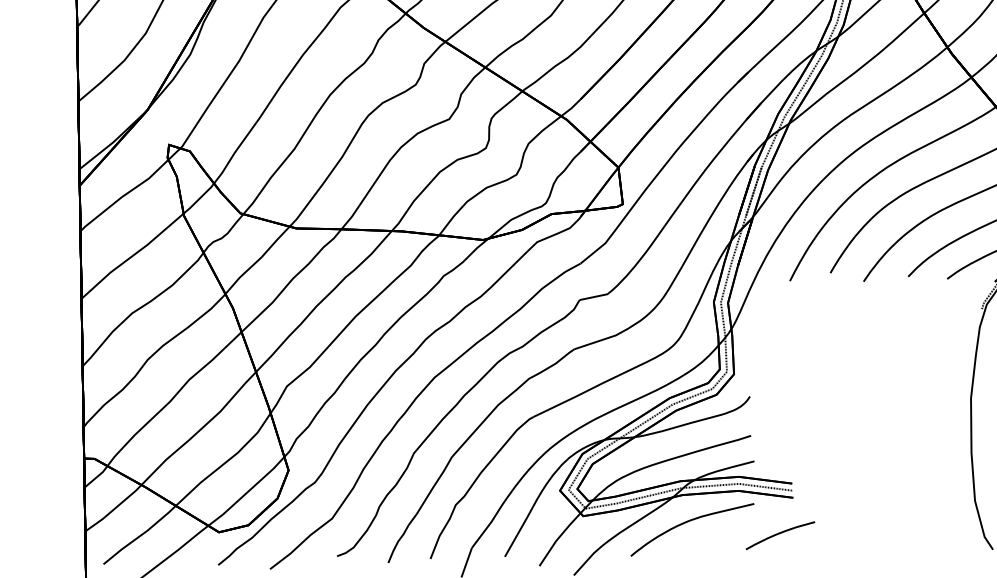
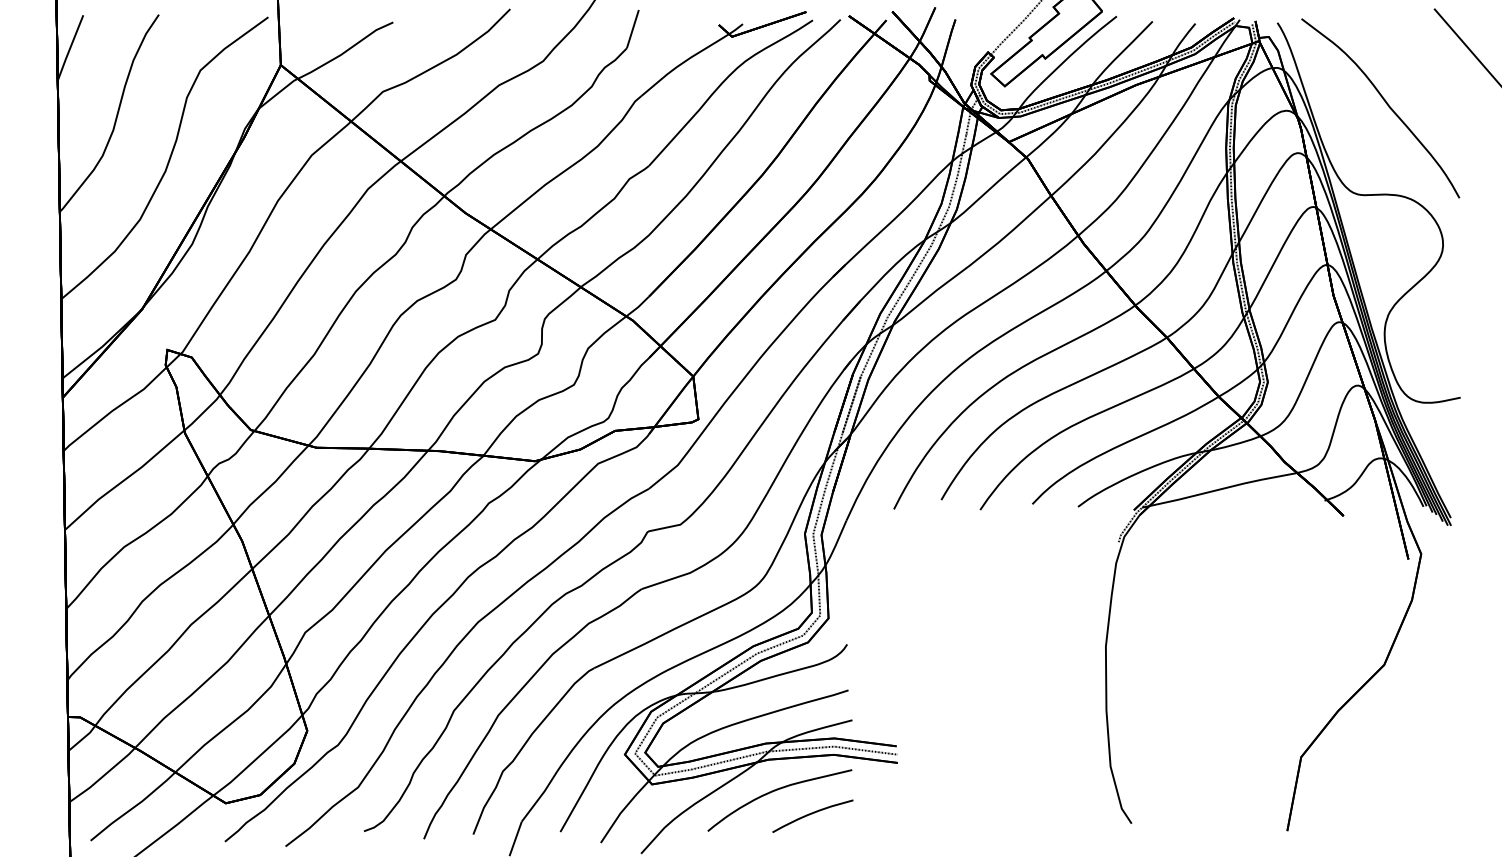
curve: (780, 534) -> (812, 814), moved

